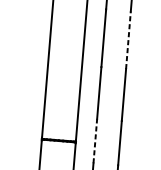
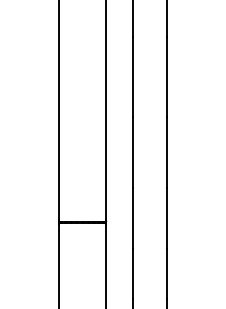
line: (128, 40) -> (166, 76), dashed -> solid
line: (95, 140) -> (132, 218), dashed -> solid

